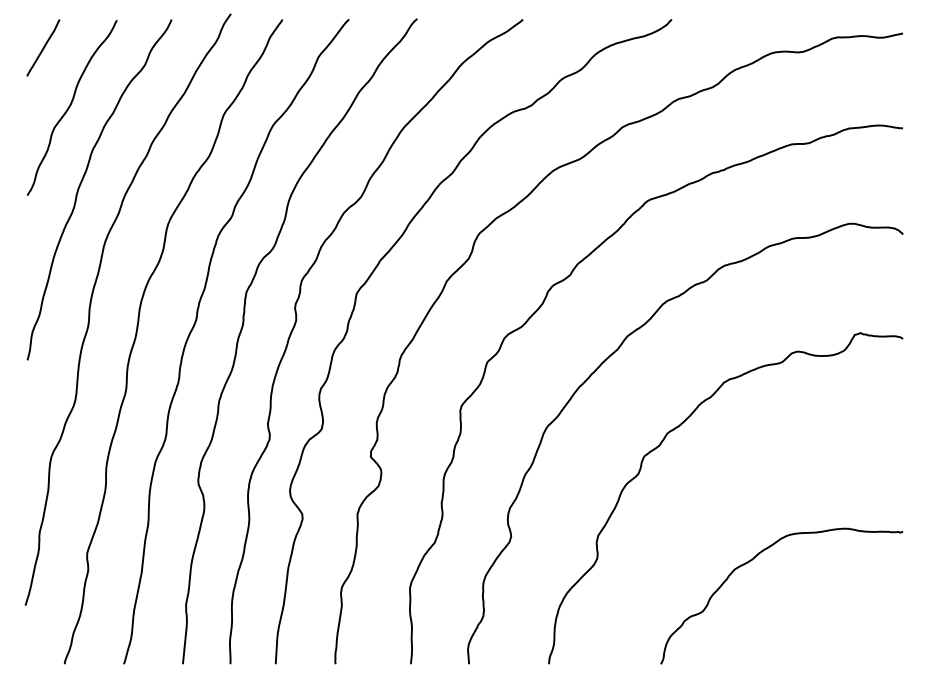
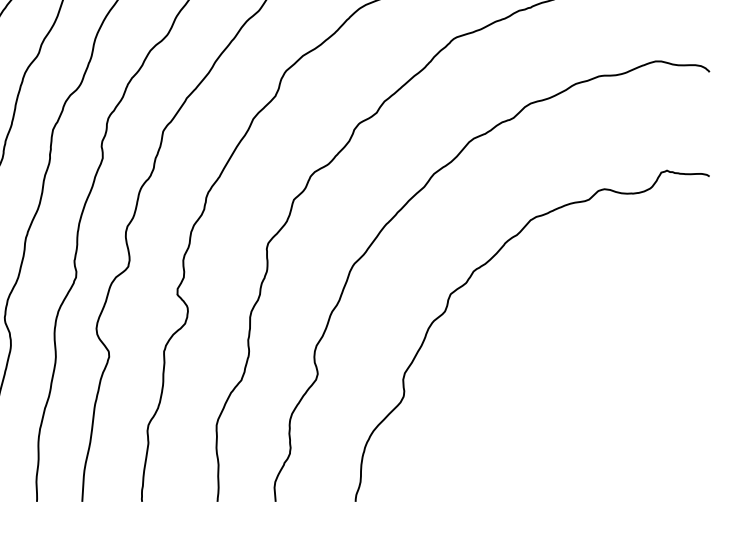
curve: (751, 561) -> (558, 399), removed

